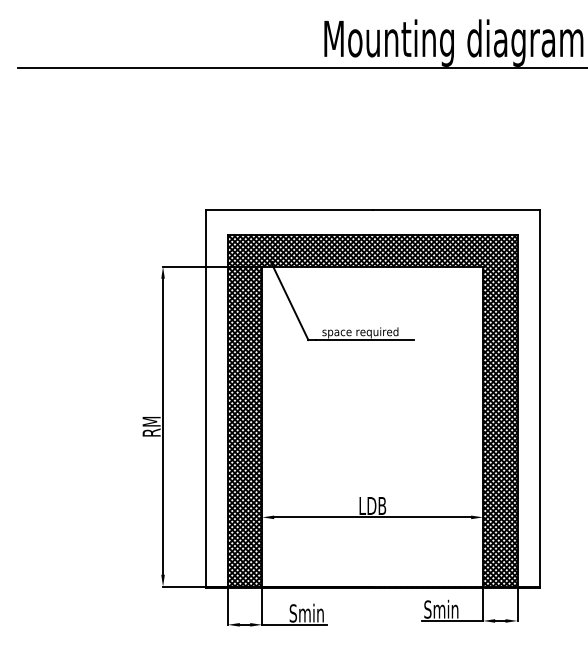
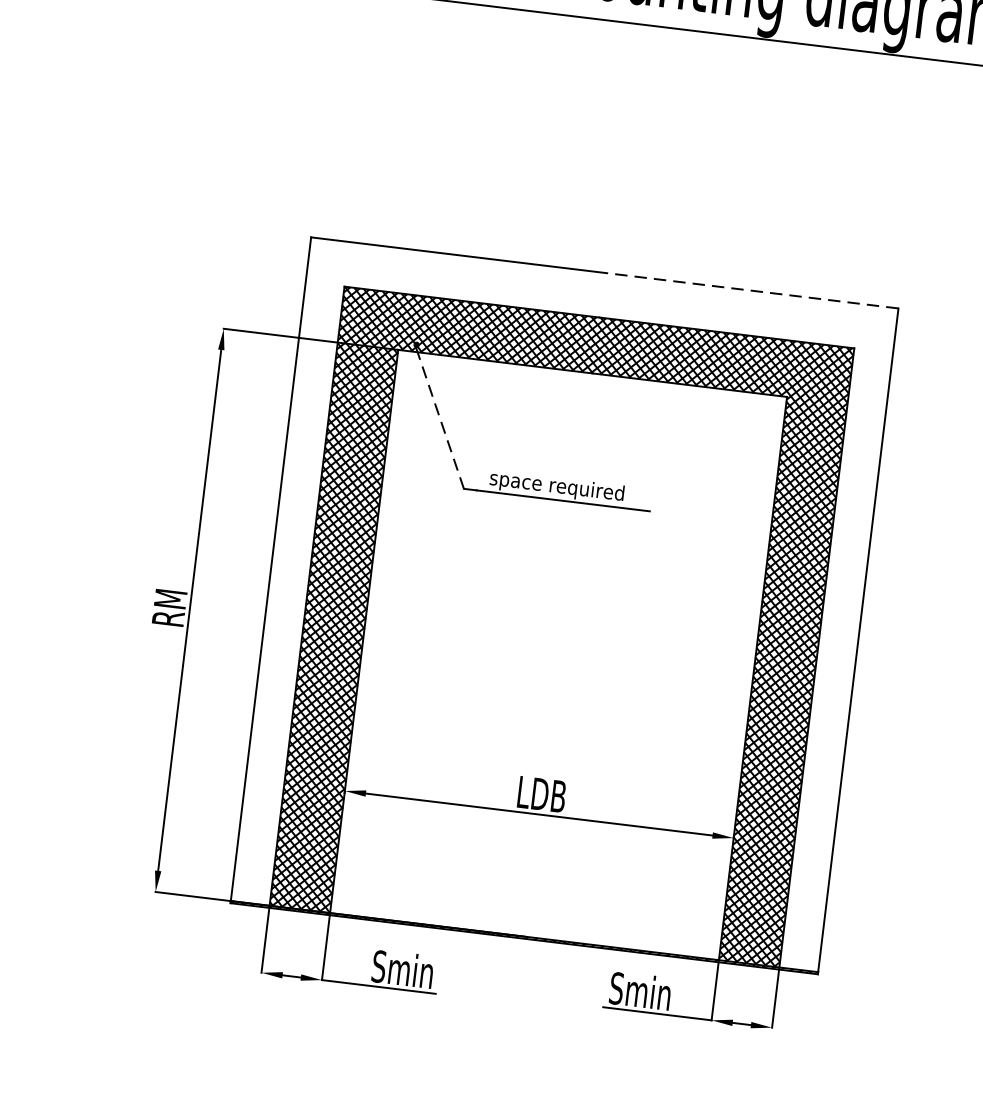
line: (455, 209) -> (750, 290), solid -> dashed
line: (290, 302) -> (440, 418), solid -> dashed

